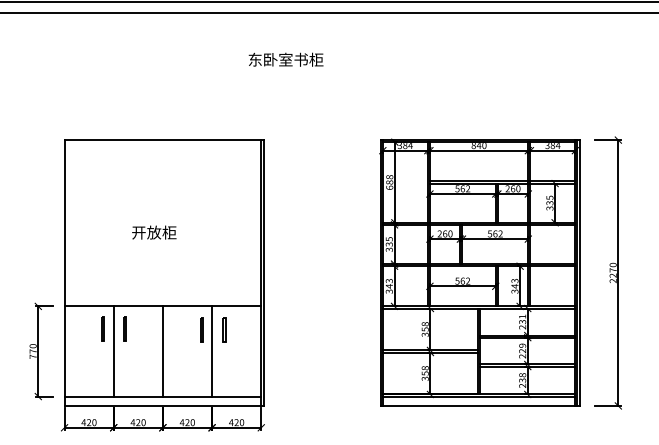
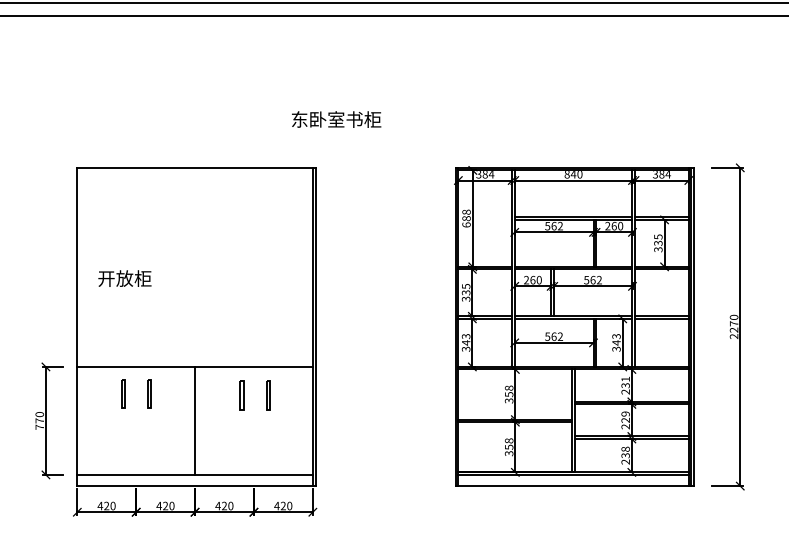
text: (285, 59) -> (335, 119), moved
text: (154, 232) -> (125, 278), moved
line: (113, 351) -> (135, 420), removed
line: (212, 351) -> (254, 420), removed

